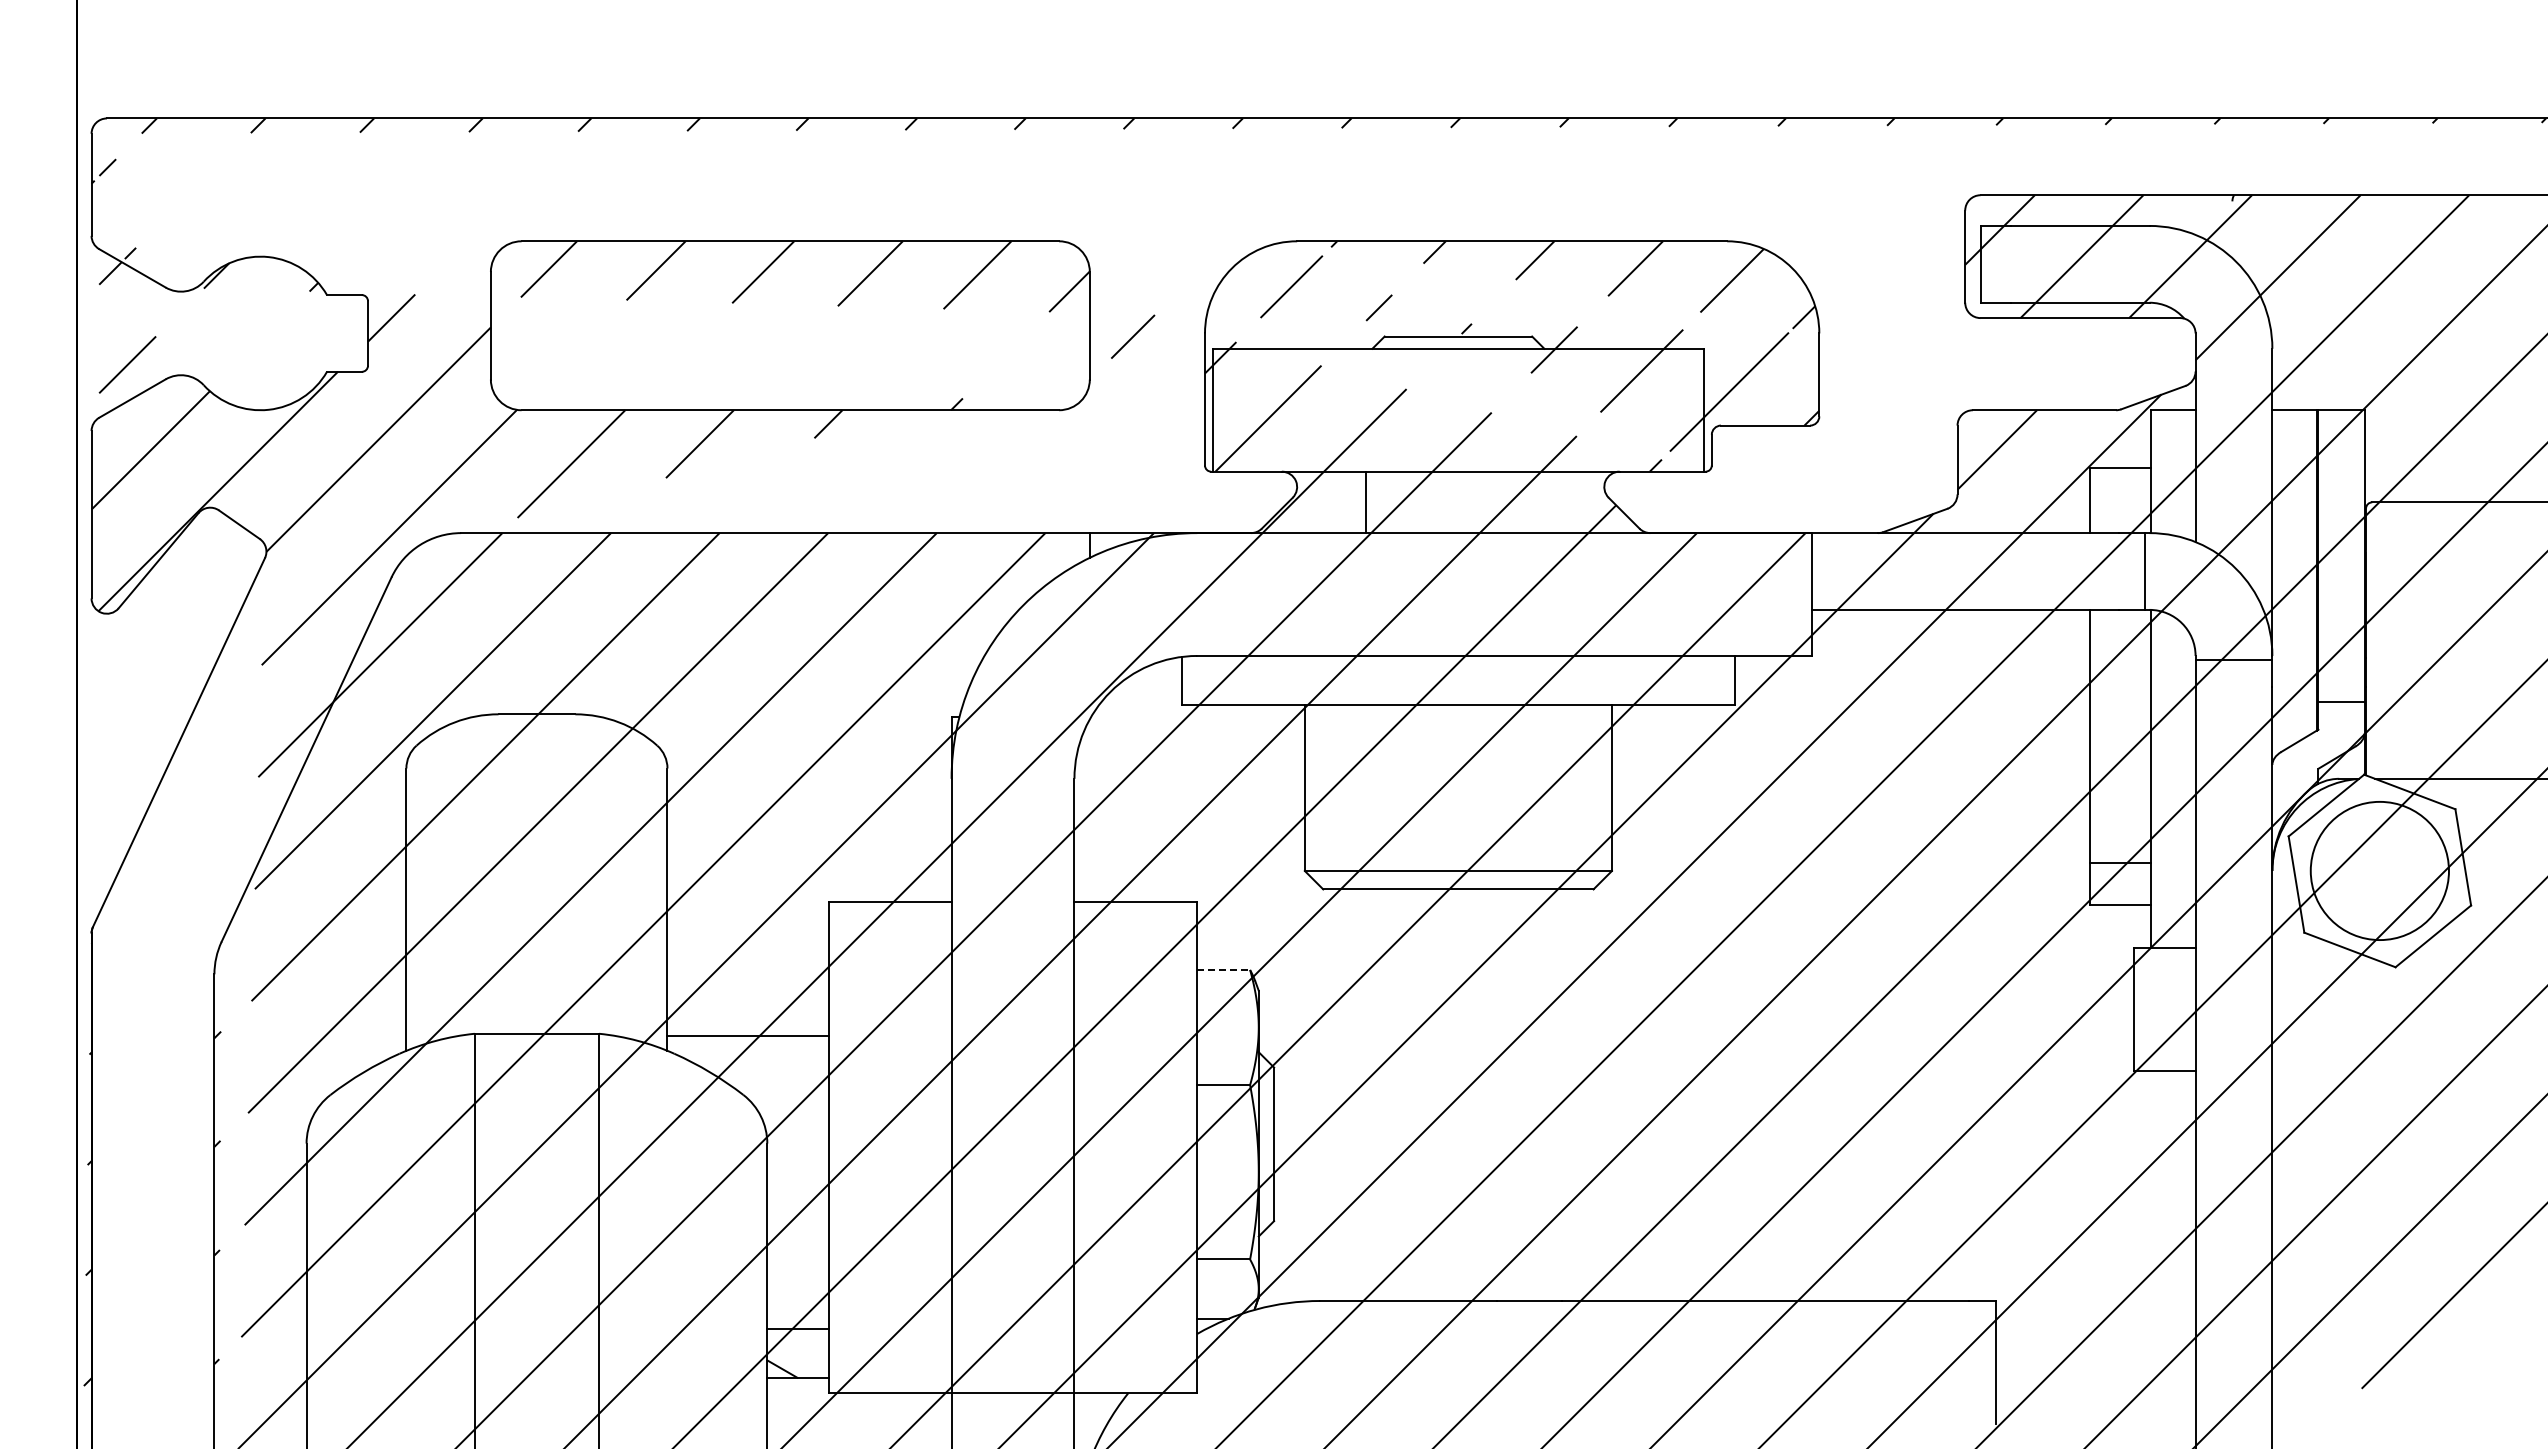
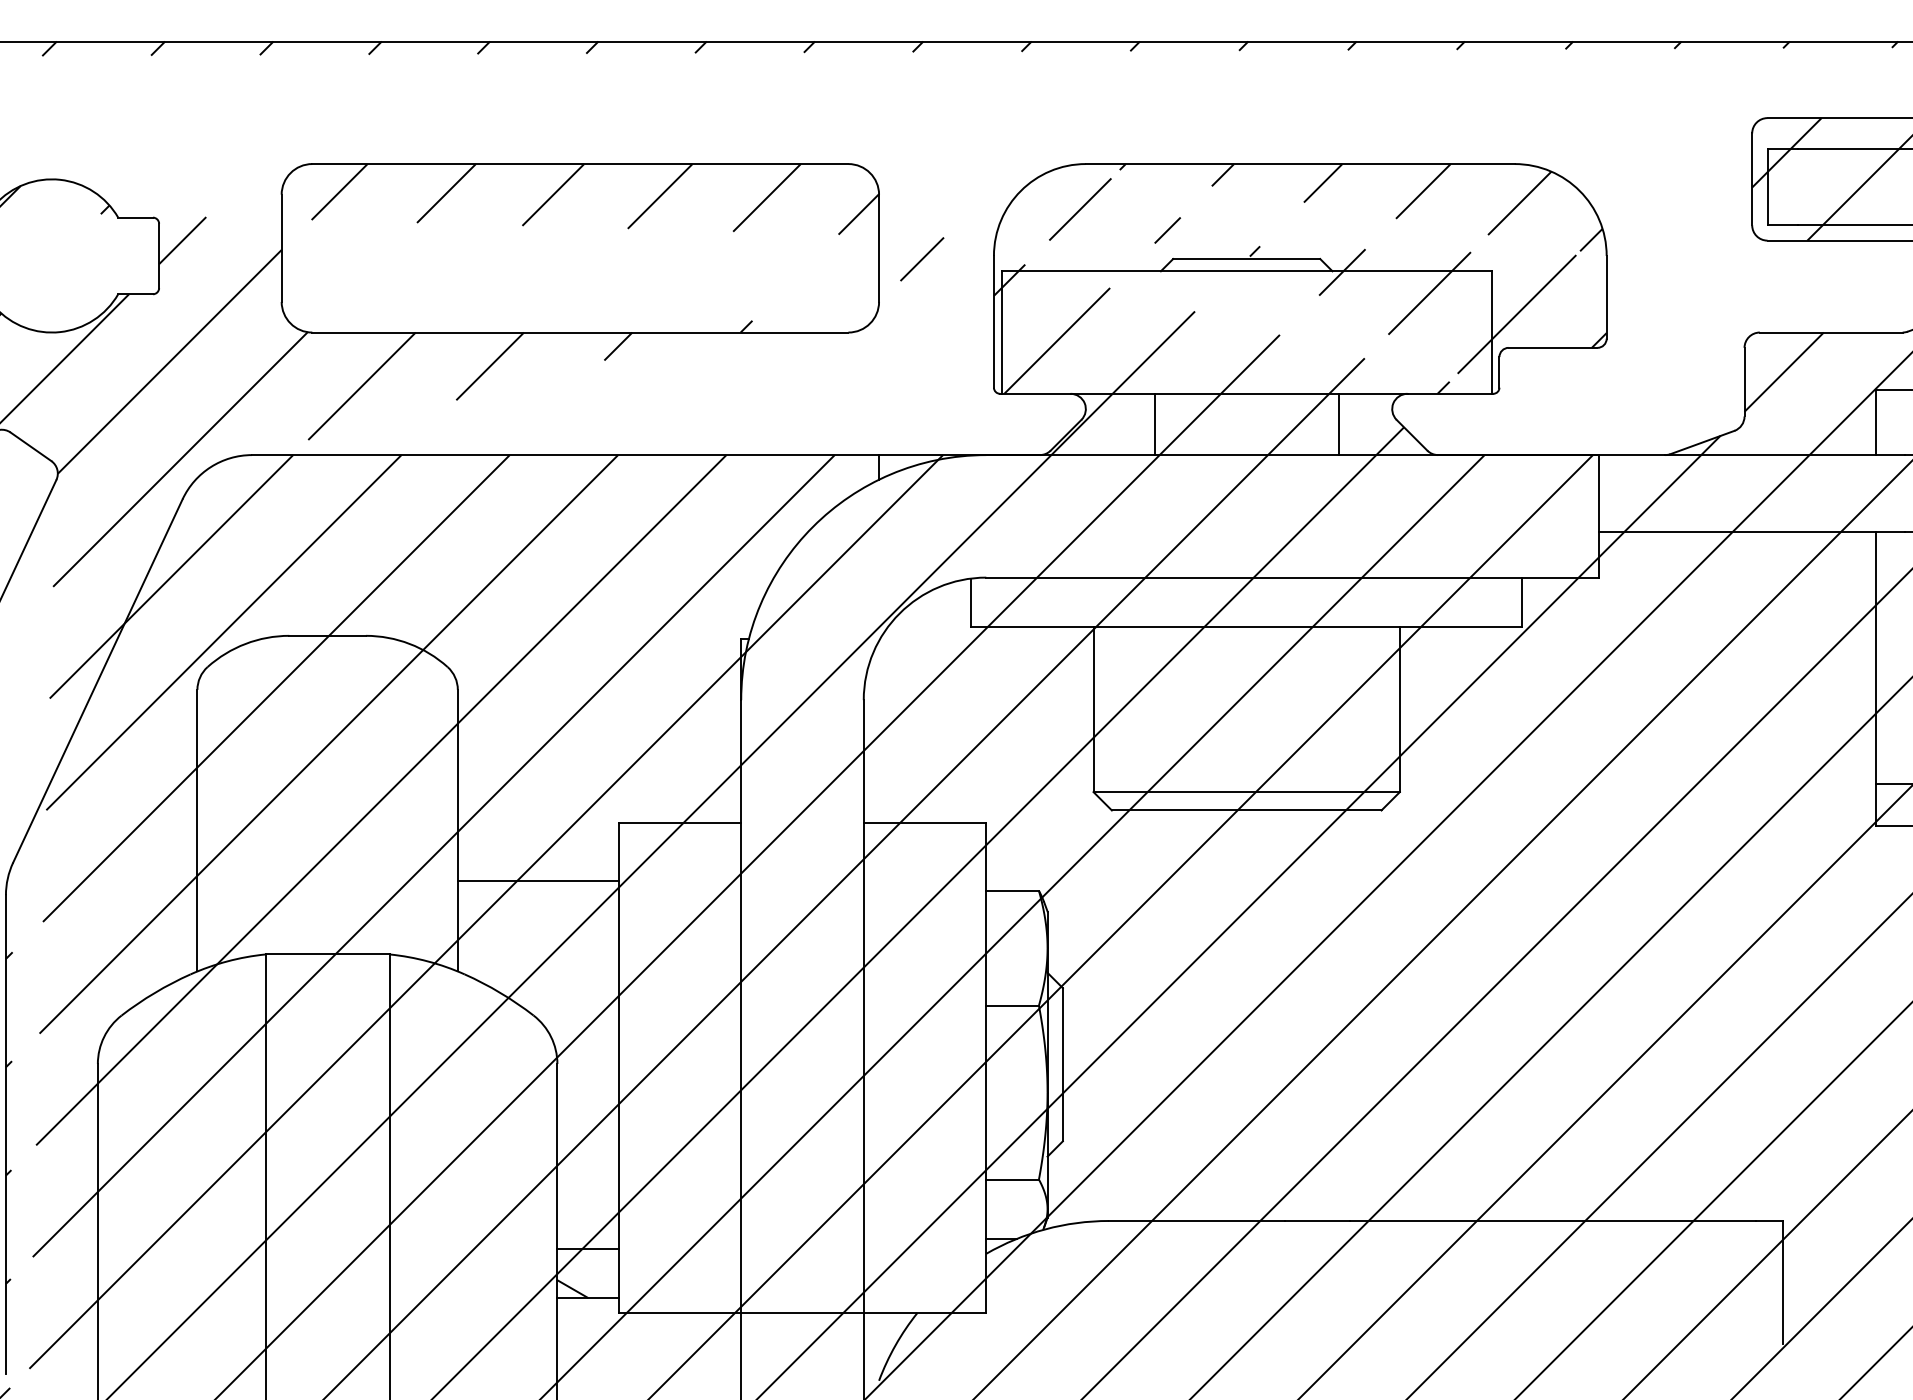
line: (1550, 502) -> (1338, 424), added
line: (1224, 969) -> (1013, 890), dashed -> solid
line: (747, 1036) -> (537, 881), moved

